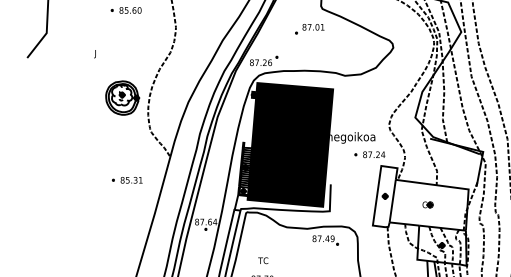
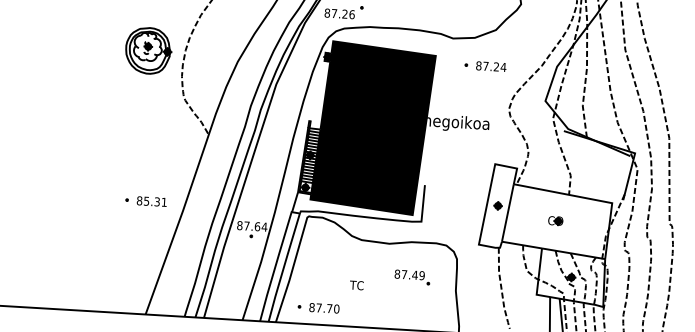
part: (369, 154) -> (484, 65), moved
part: (126, 180) -> (144, 201), moved
part: (325, 240) -> (412, 277), moved
text: (263, 260) -> (357, 285), moved

